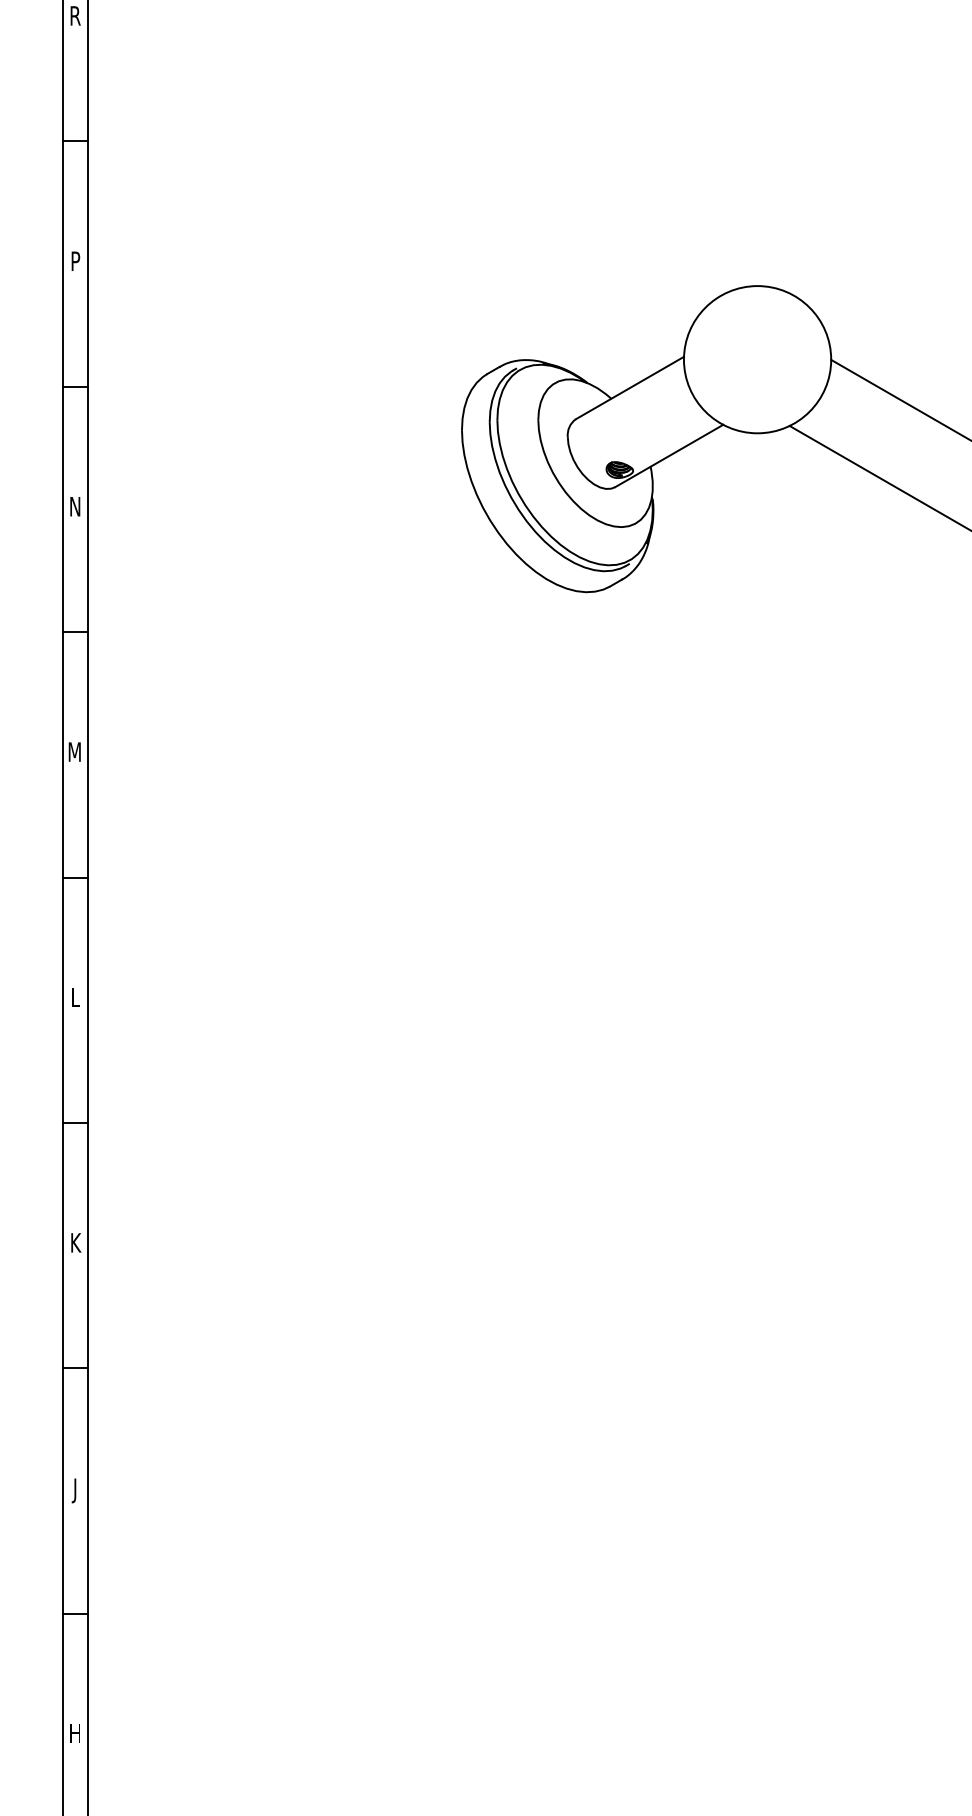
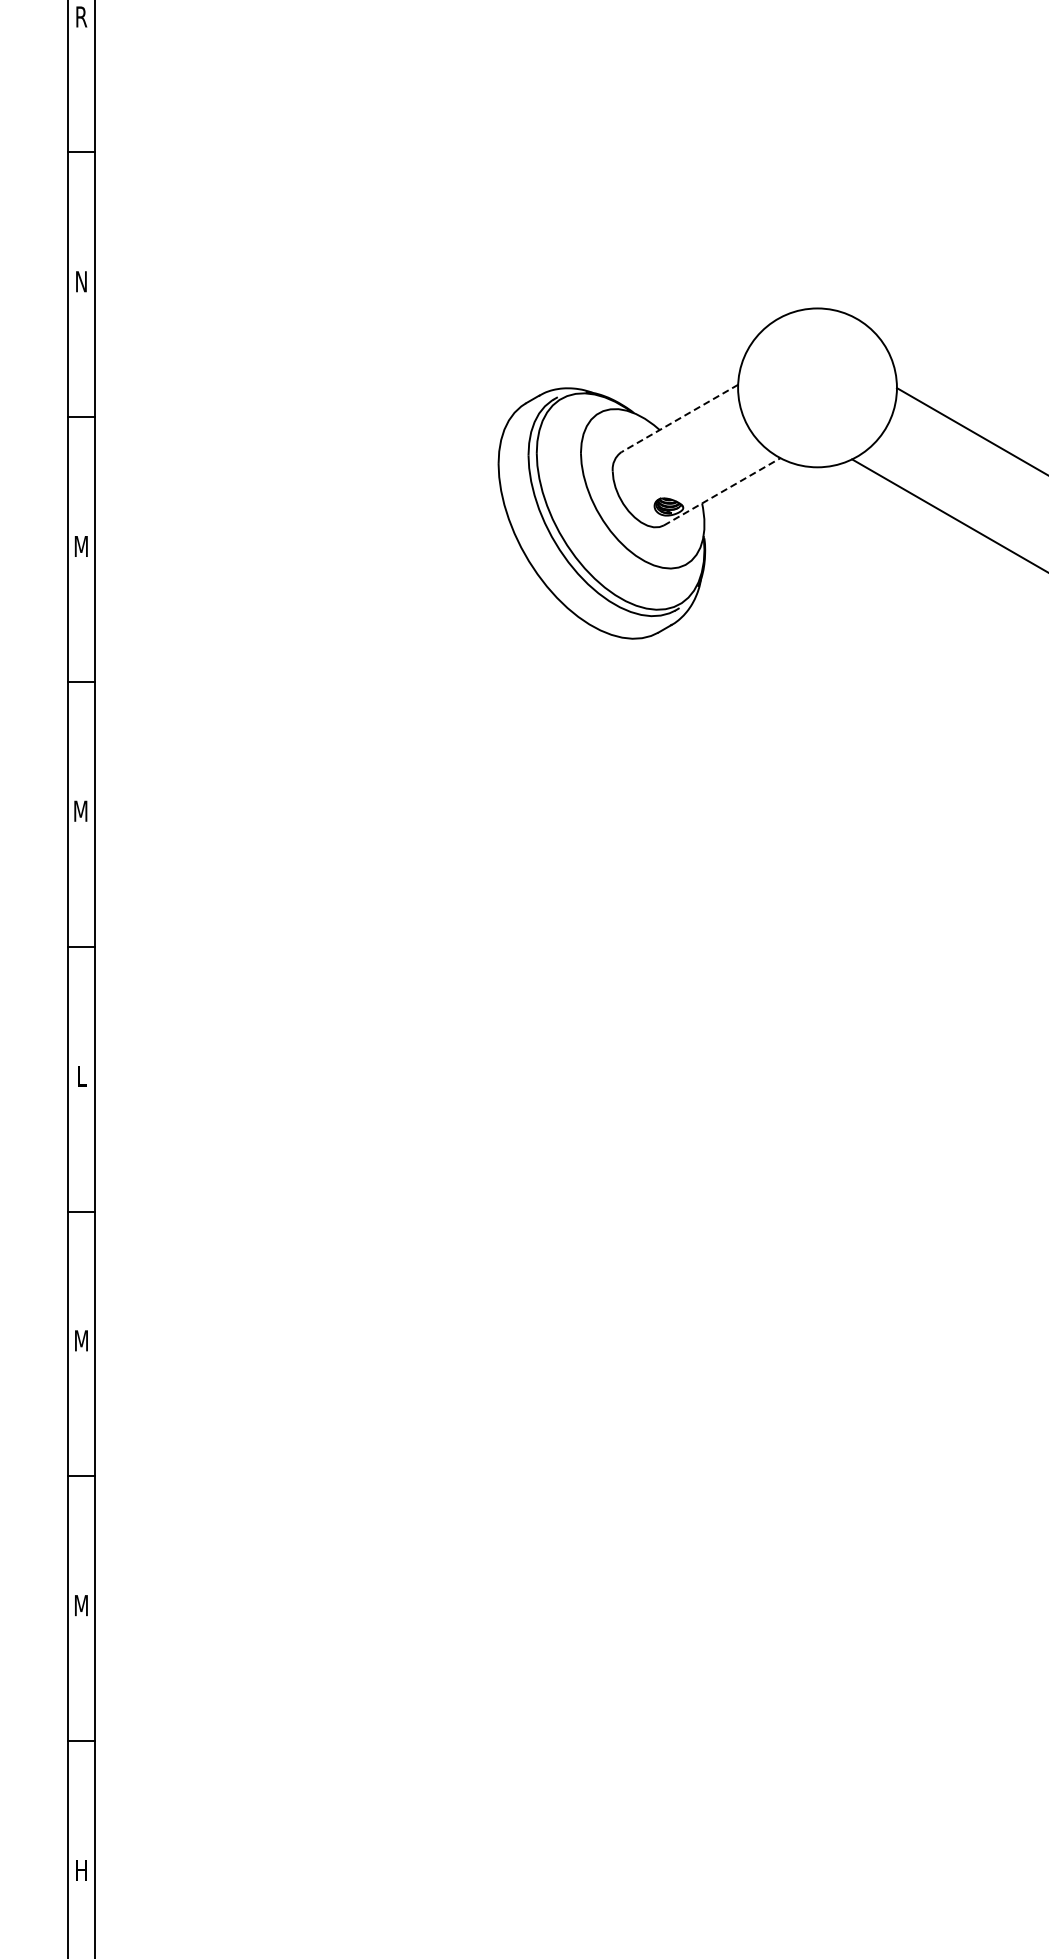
text: (75, 261) -> (81, 281), P -> N
line: (629, 388) -> (679, 418), solid -> dashed
line: (669, 455) -> (722, 491), solid -> dashed
text: (74, 506) -> (80, 546), N -> M
text: (75, 1242) -> (81, 1340), K -> M
text: (75, 1490) -> (81, 1608), J -> M

